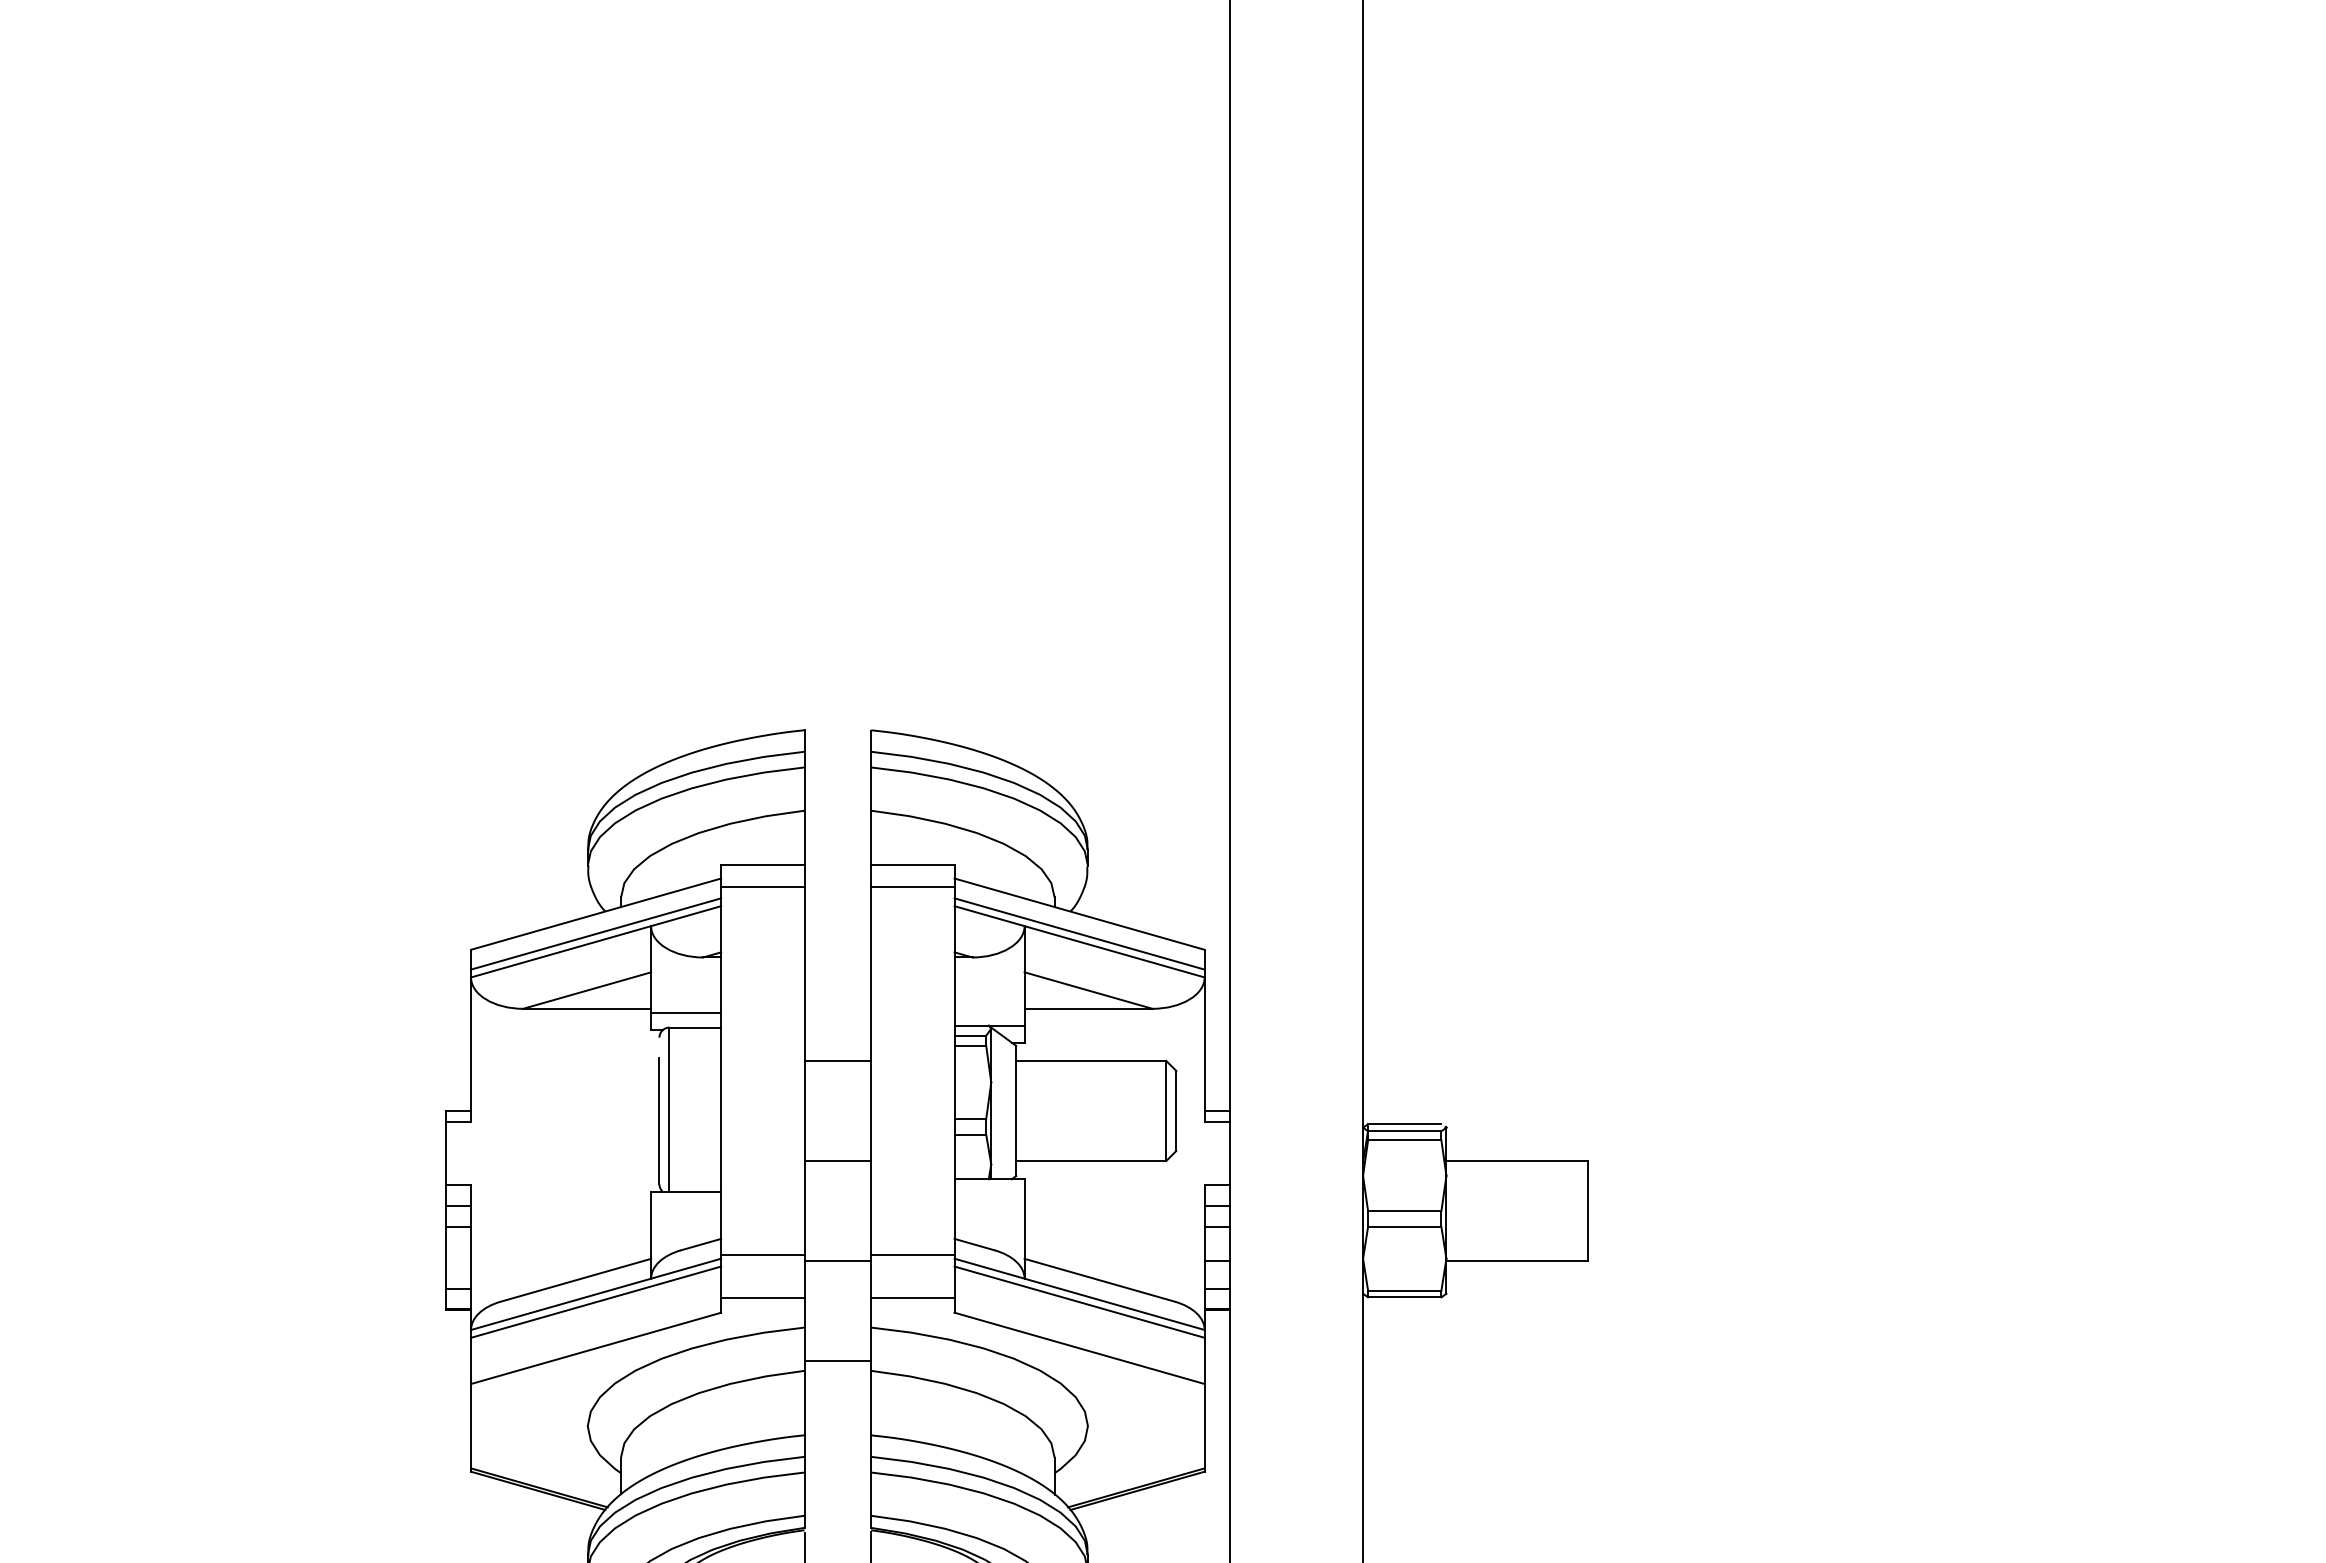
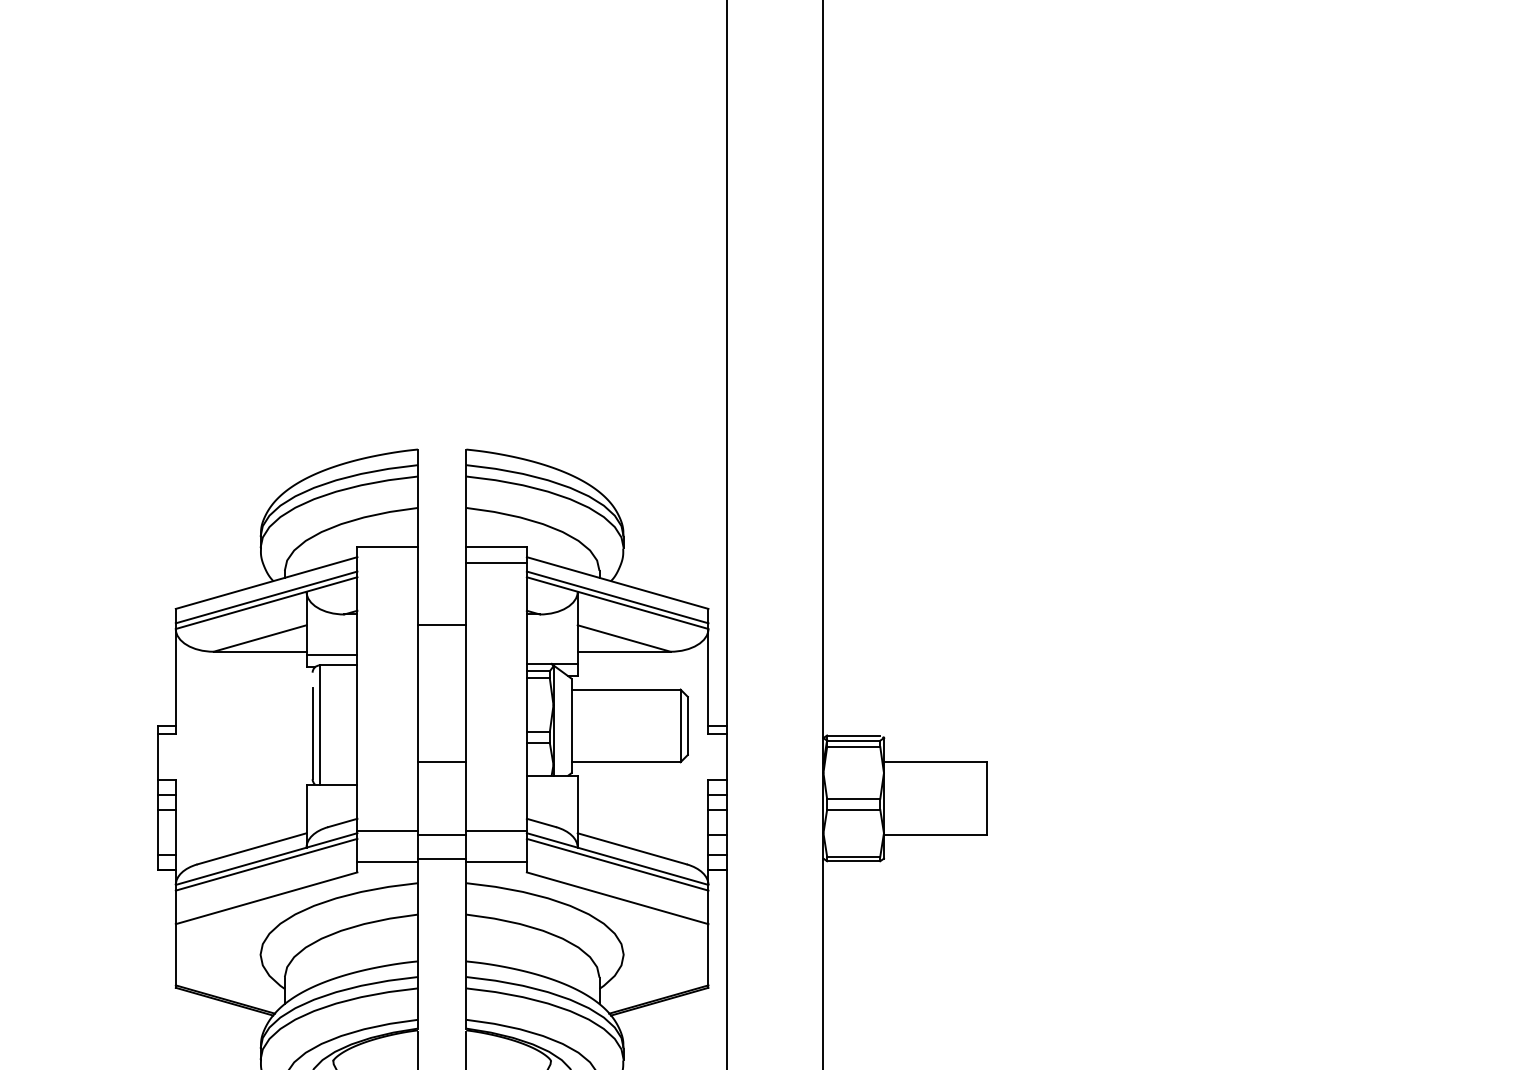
line: (762, 886) -> (387, 562), removed
line: (837, 1060) -> (441, 624), moved
line: (837, 1360) -> (441, 859), moved

